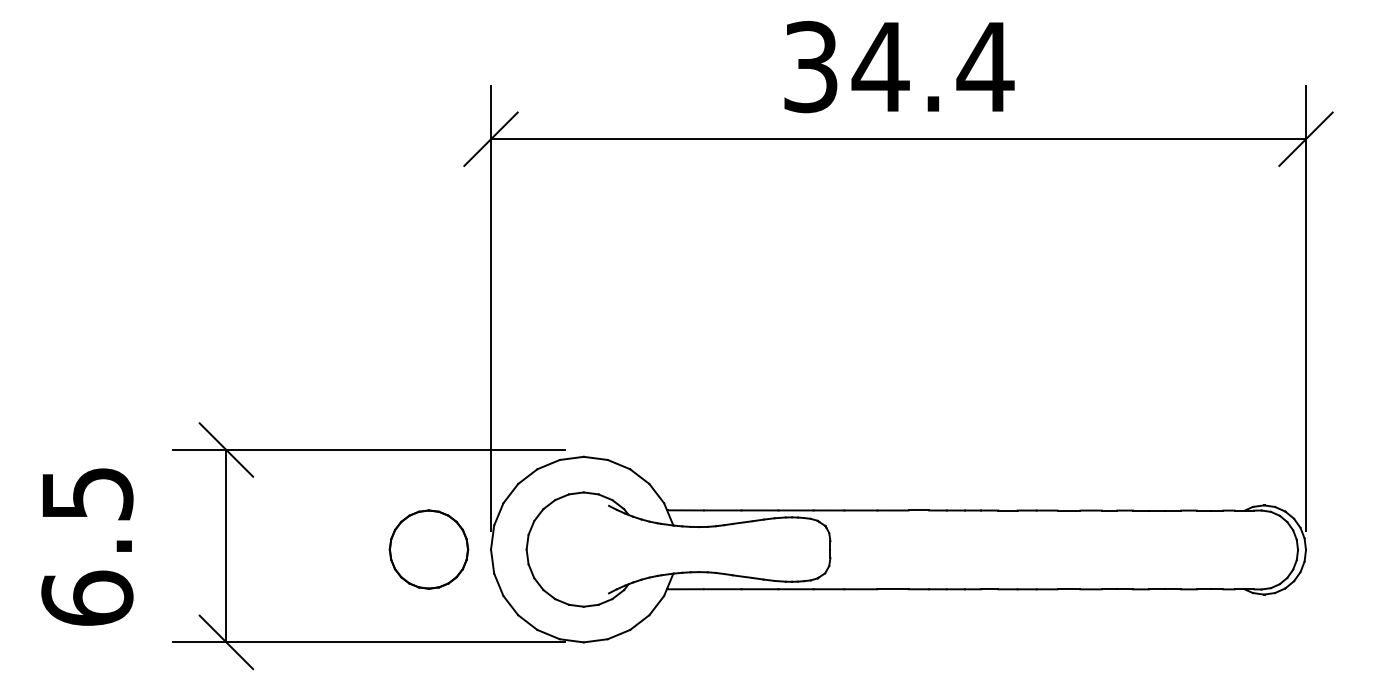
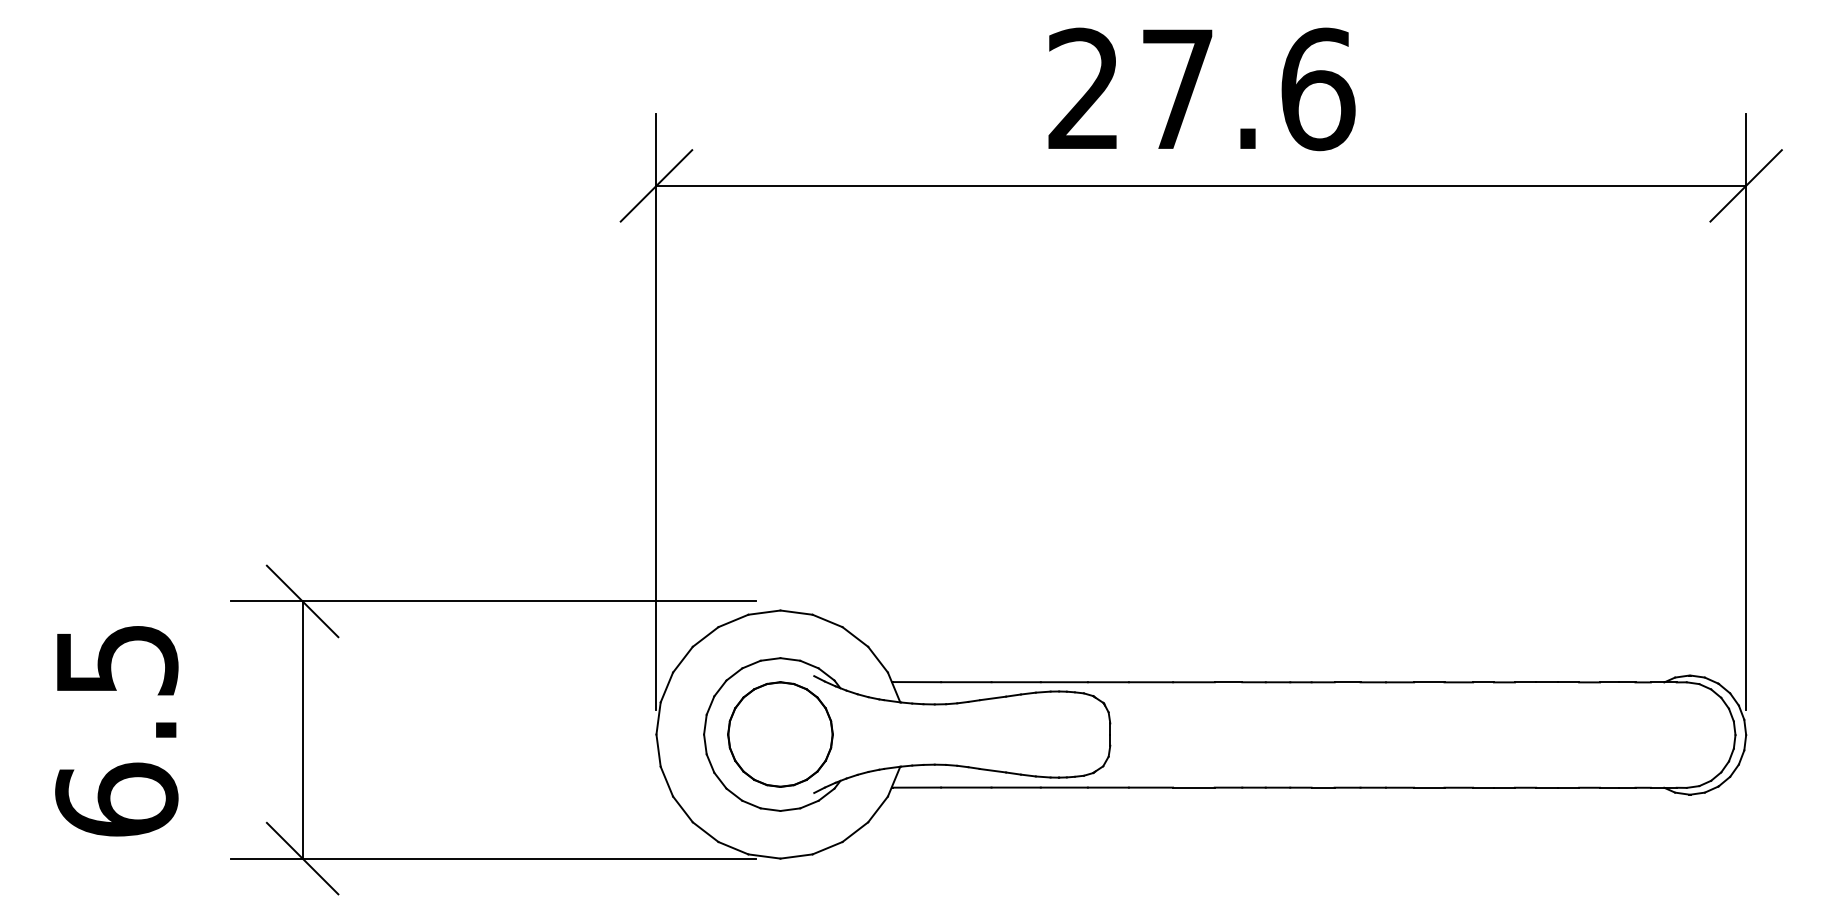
text: (899, 67) -> (1202, 89), 34.4 -> 27.6
part: (428, 549) -> (780, 734), moved

